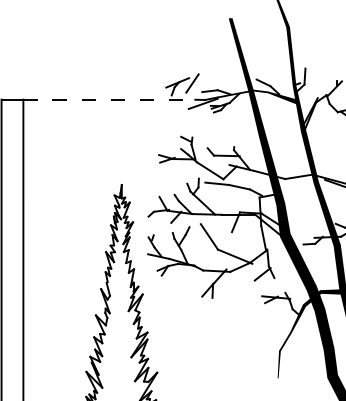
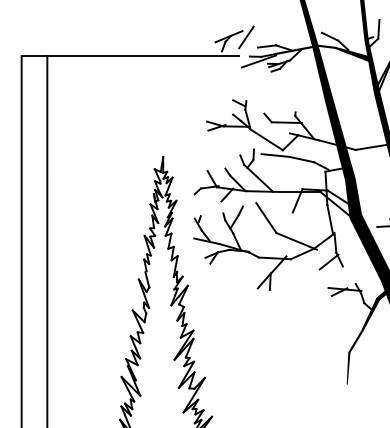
line: (105, 99) -> (144, 56), dashed -> solid

